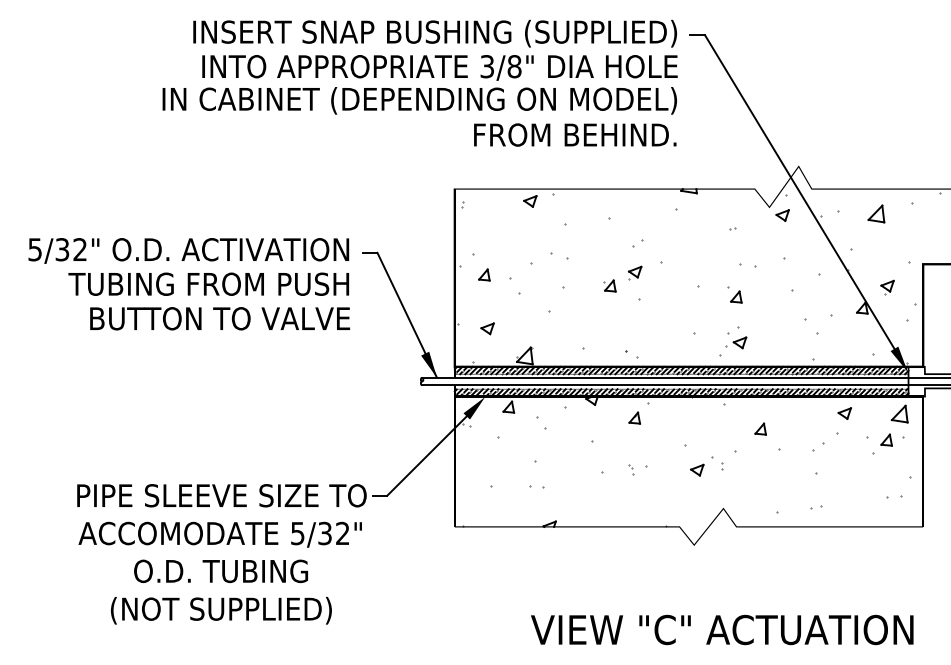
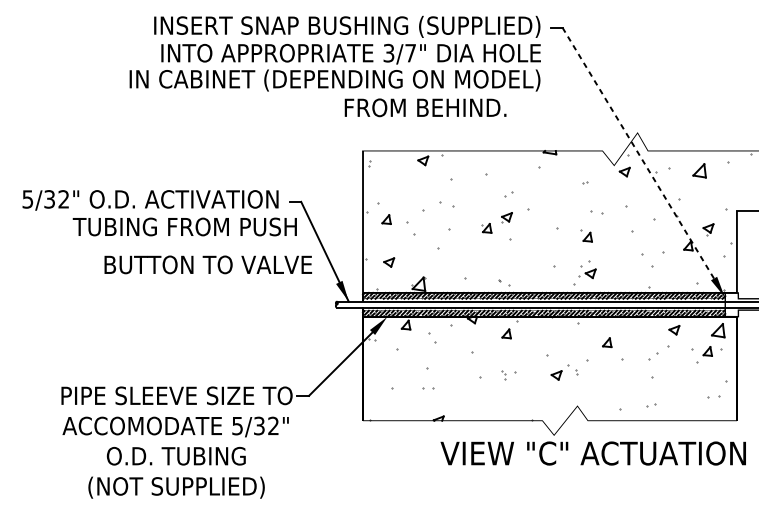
text: (514, 66) -> (410, 53), 3/8" -> 3/7"
text: (575, 134) -> (425, 107), moved
line: (799, 191) -> (638, 152), solid -> dashed
text: (208, 283) -> (184, 226), moved
text: (219, 318) -> (207, 264), moved
text: (722, 629) -> (593, 453), moved

